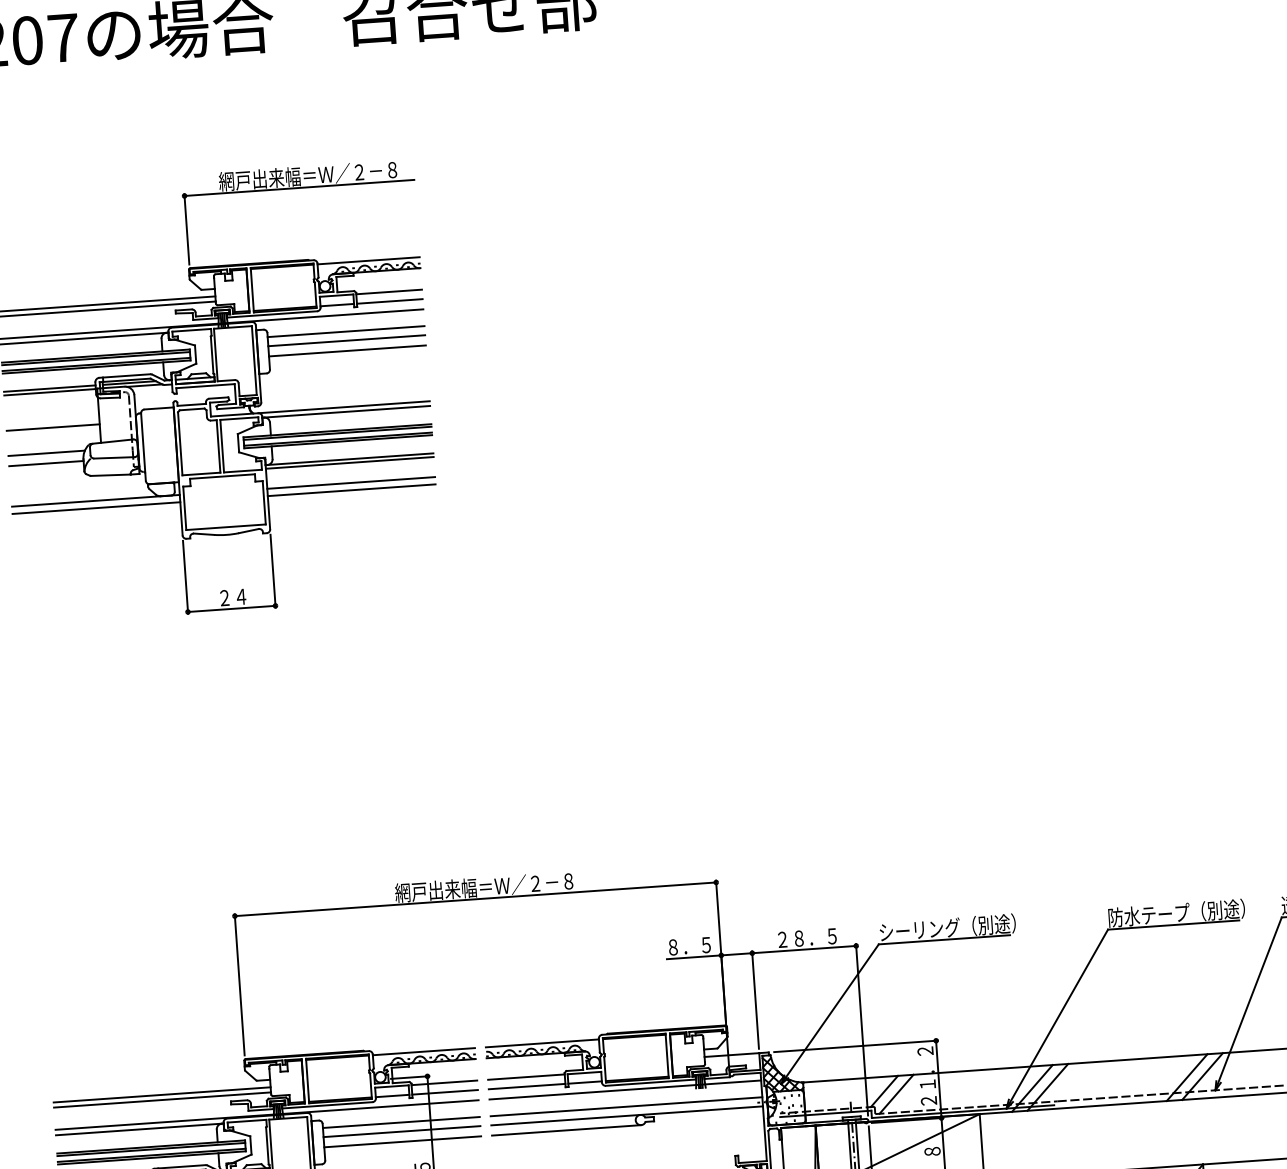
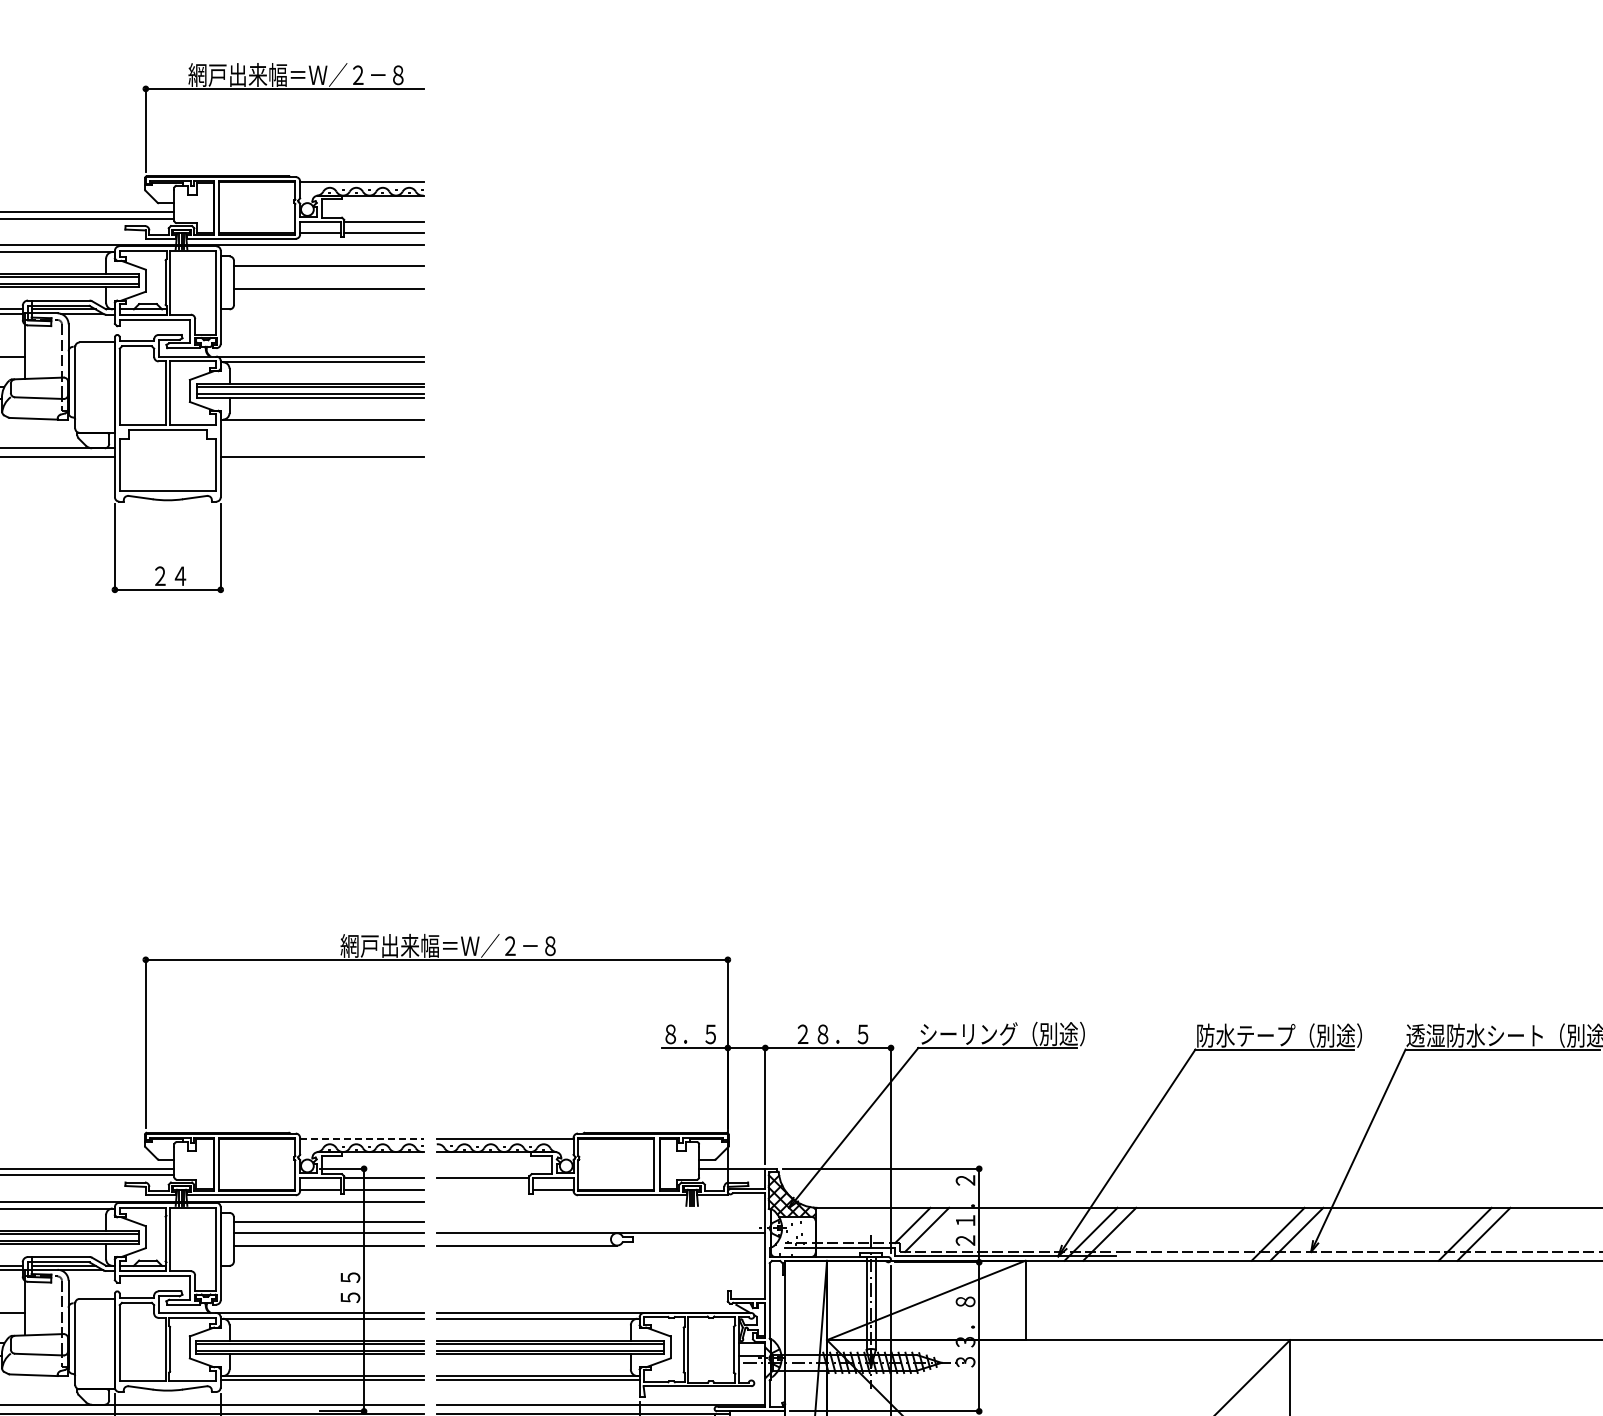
line: (346, 340) -> (328, 276), removed
line: (349, 463) -> (321, 424), removed
line: (350, 483) -> (321, 448), removed
line: (423, 1051) -> (361, 1138), solid -> dashed
line: (526, 1086) -> (482, 1189), removed
line: (624, 1089) -> (600, 1201), removed
line: (626, 1107) -> (600, 1222), removed

